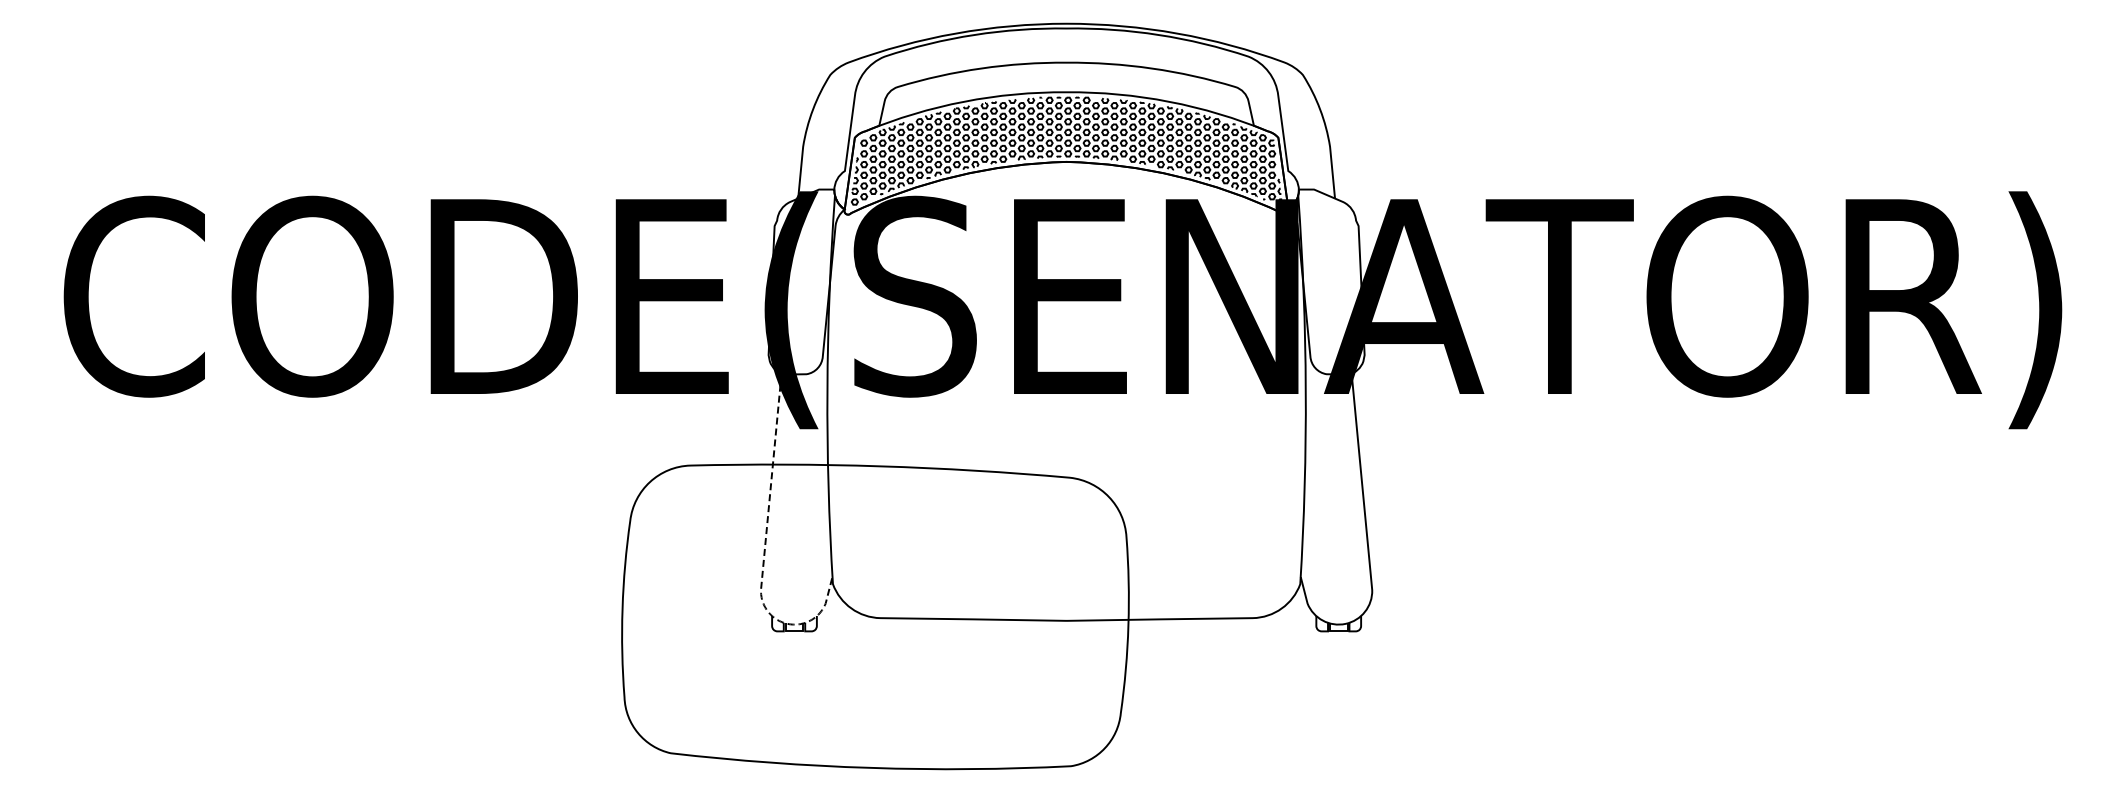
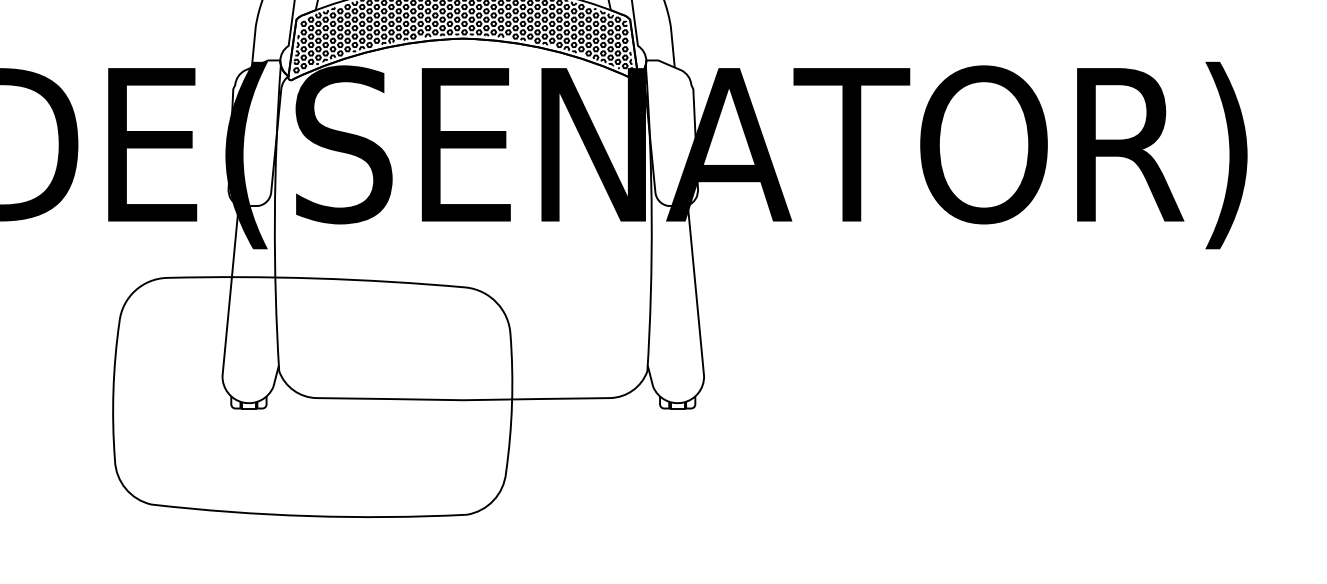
line: (764, 552) -> (225, 346), dashed -> solid

